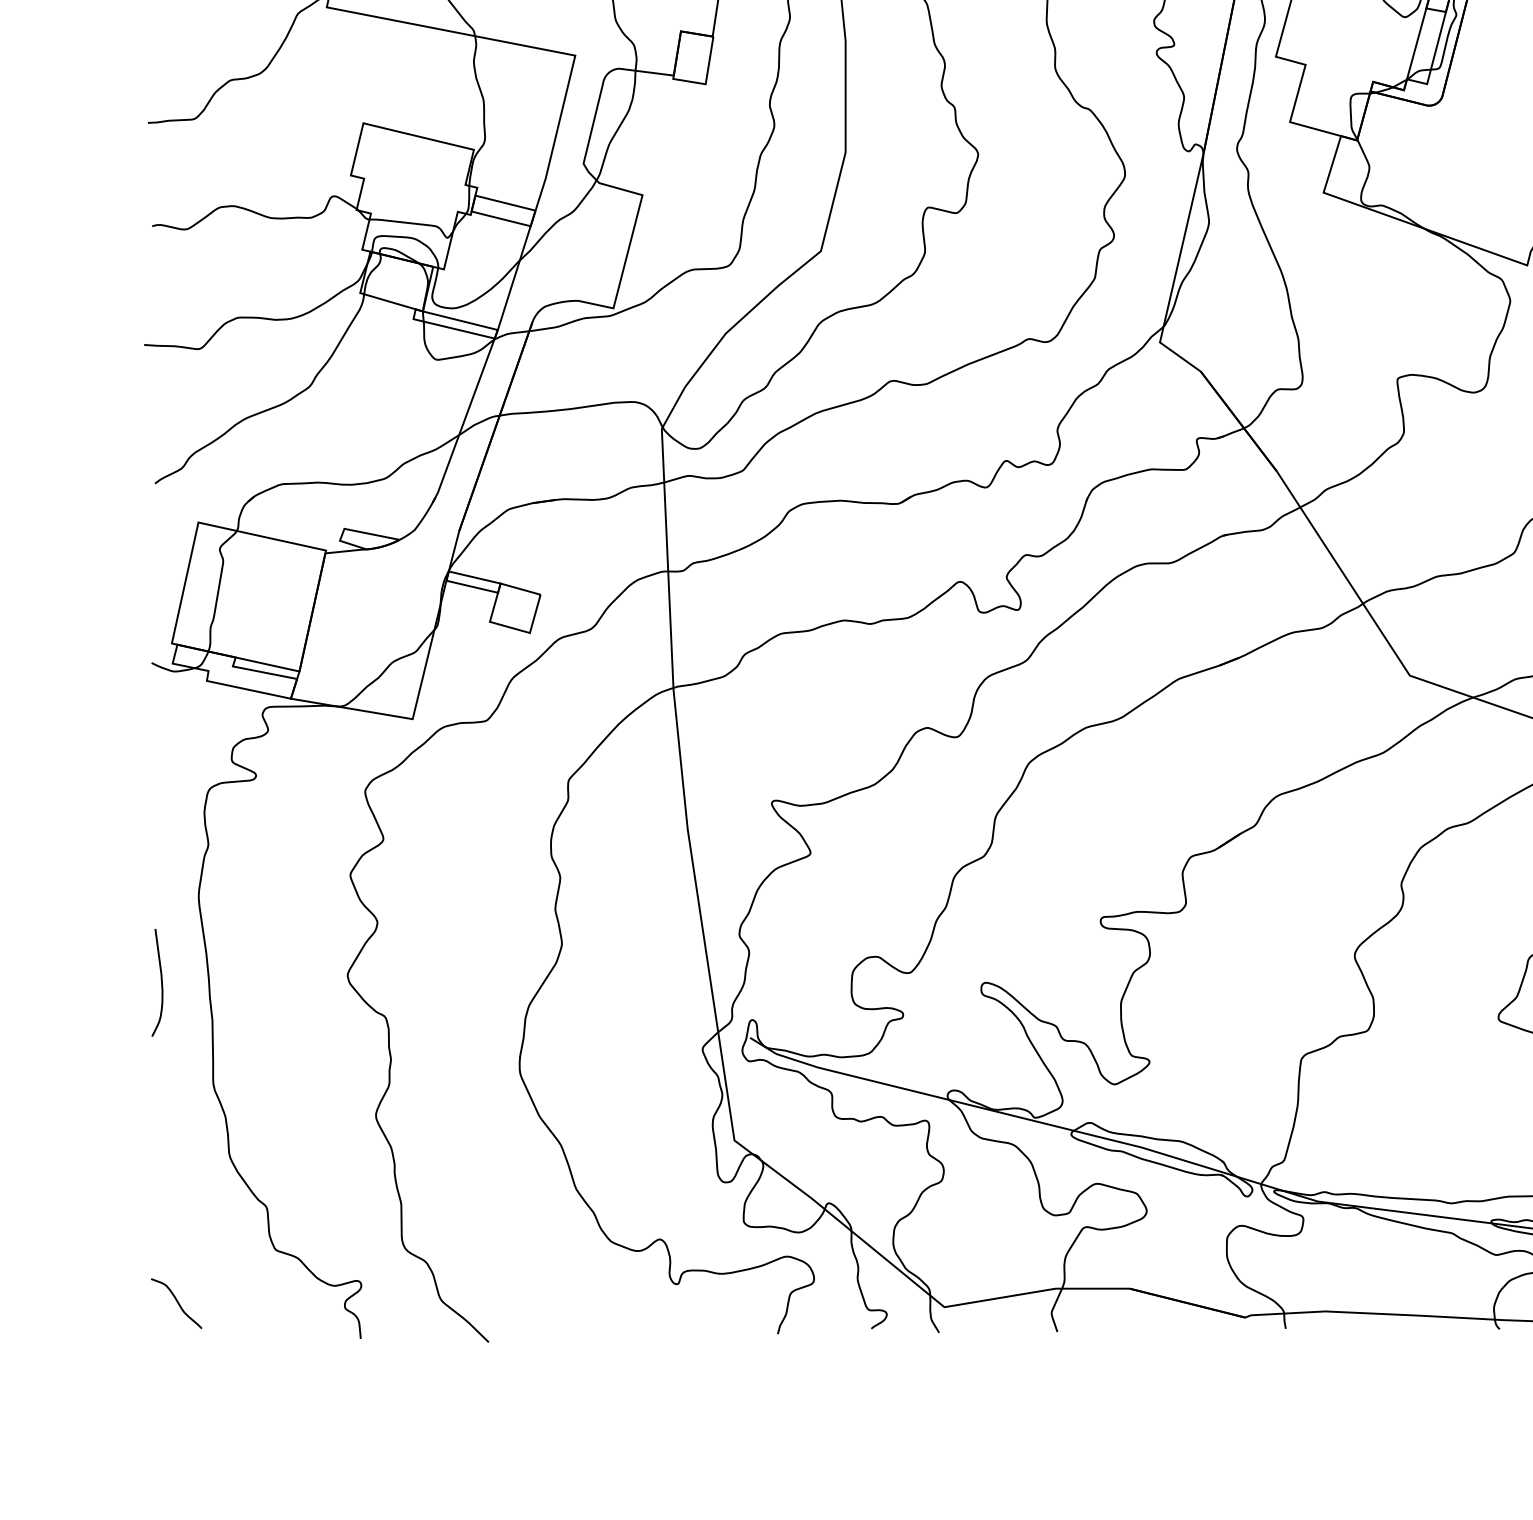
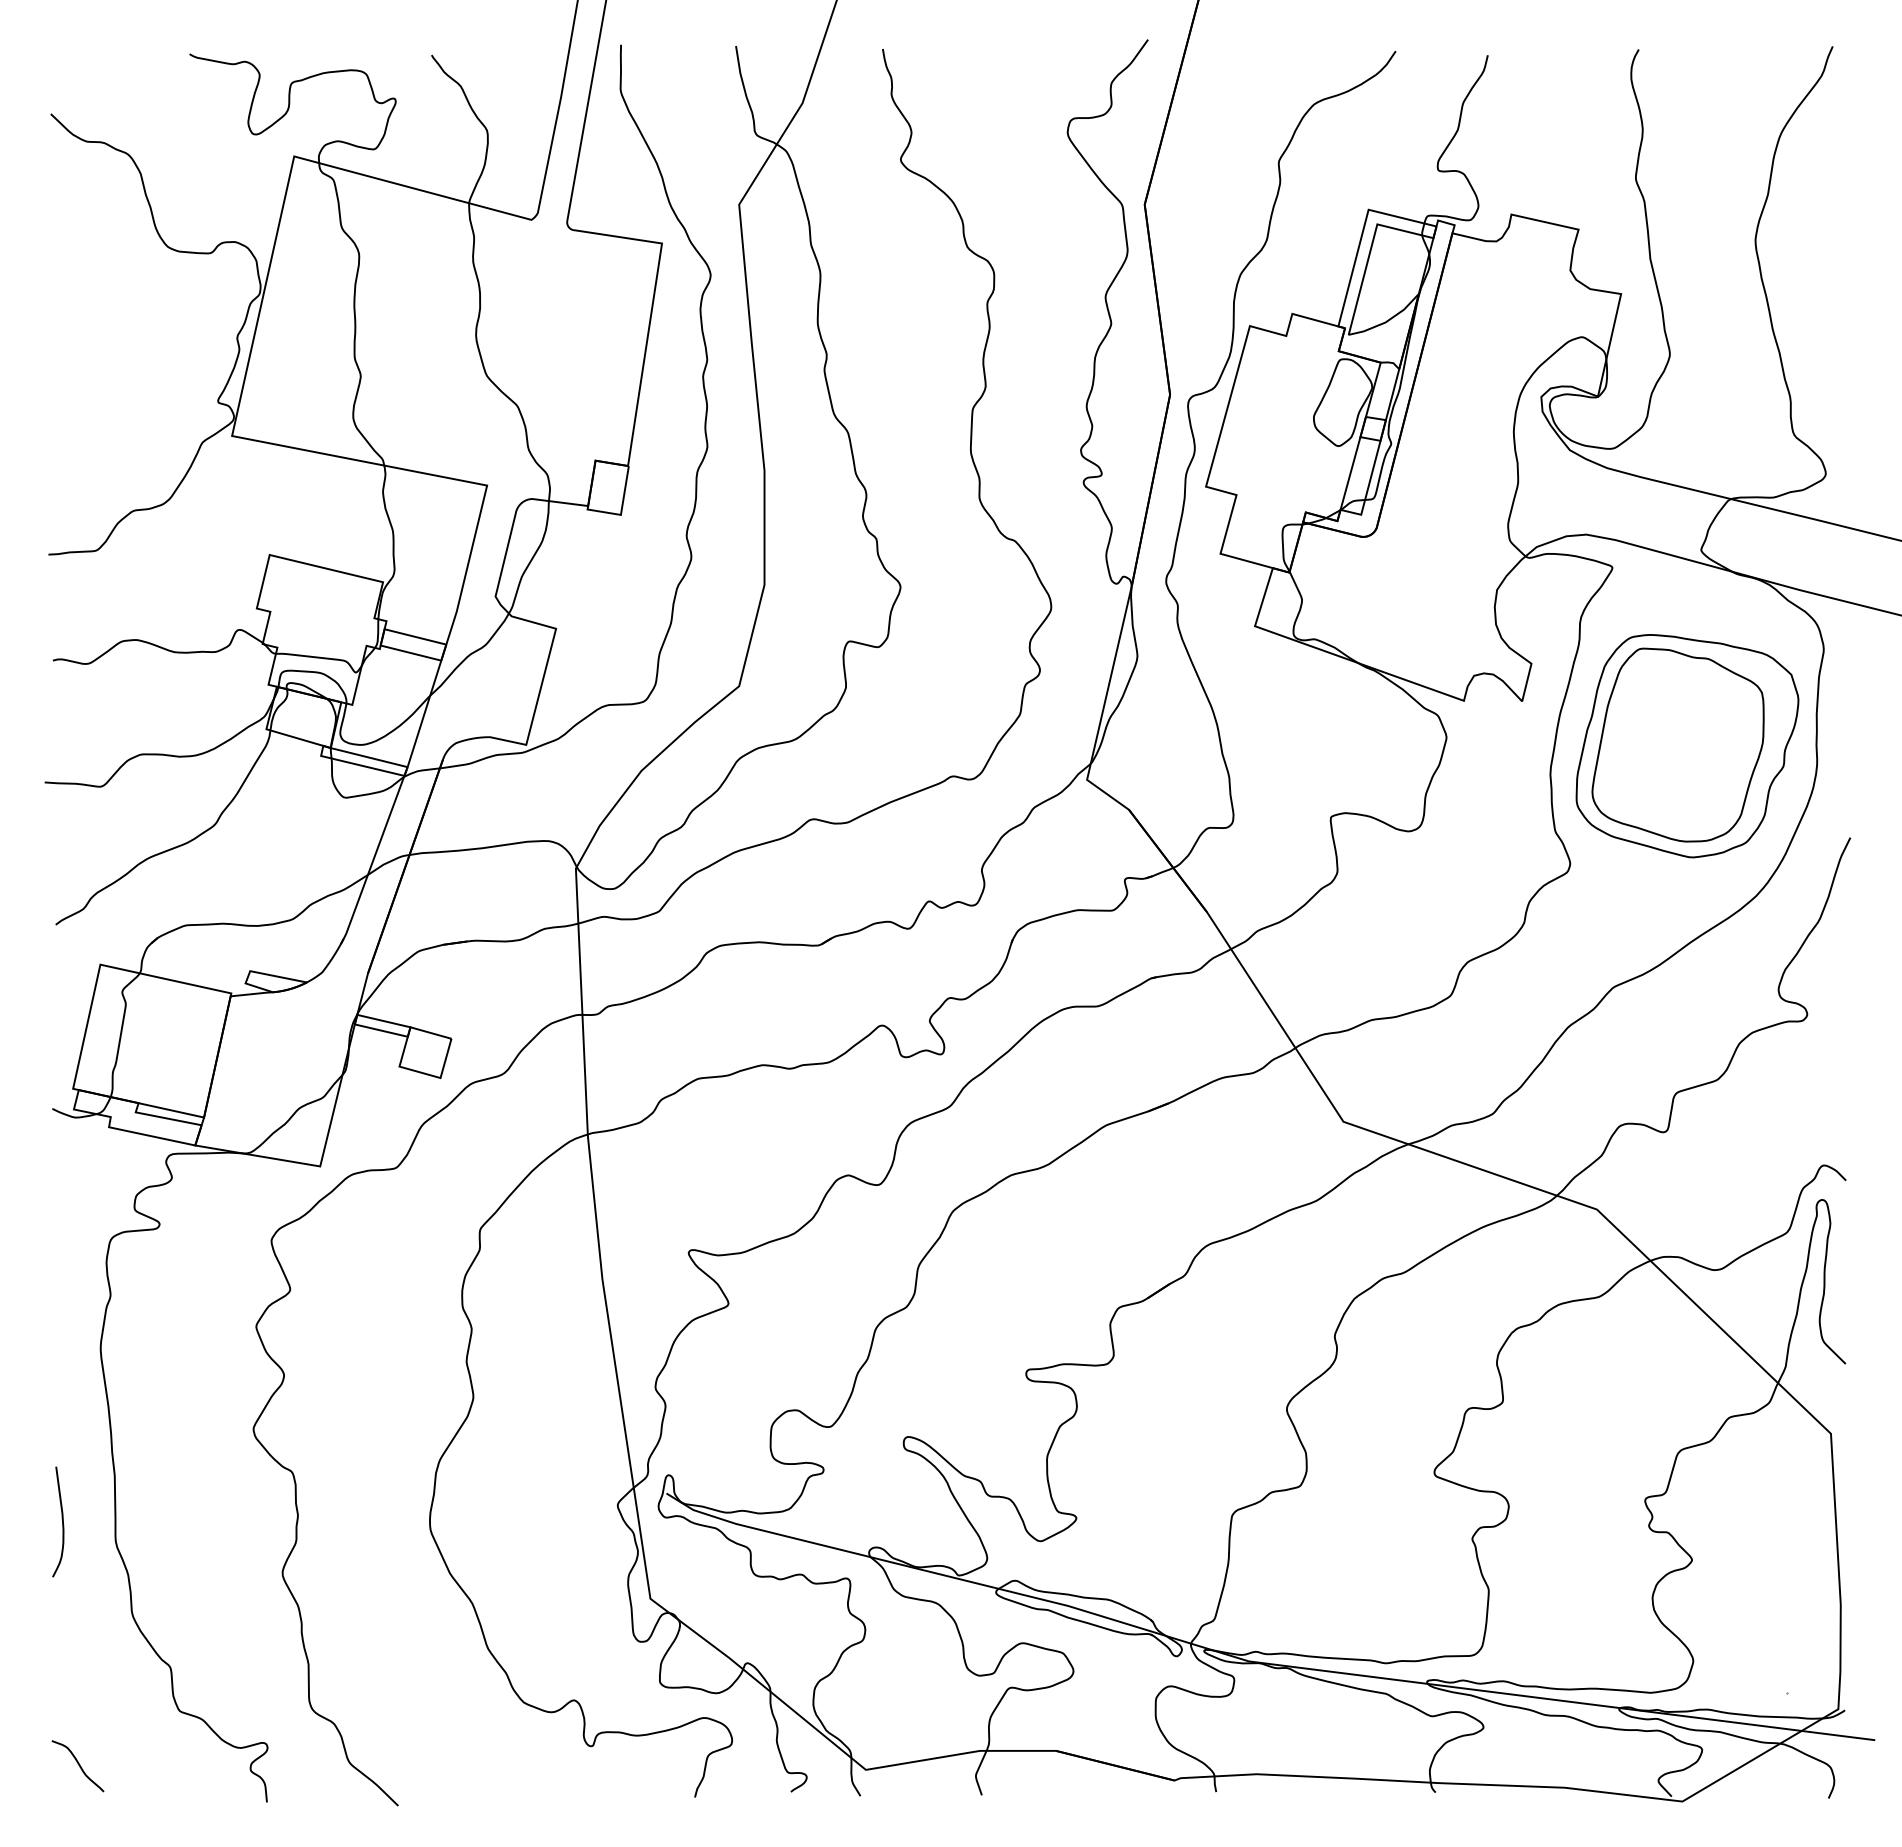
curve: (160, 980) -> (61, 1519), moved

